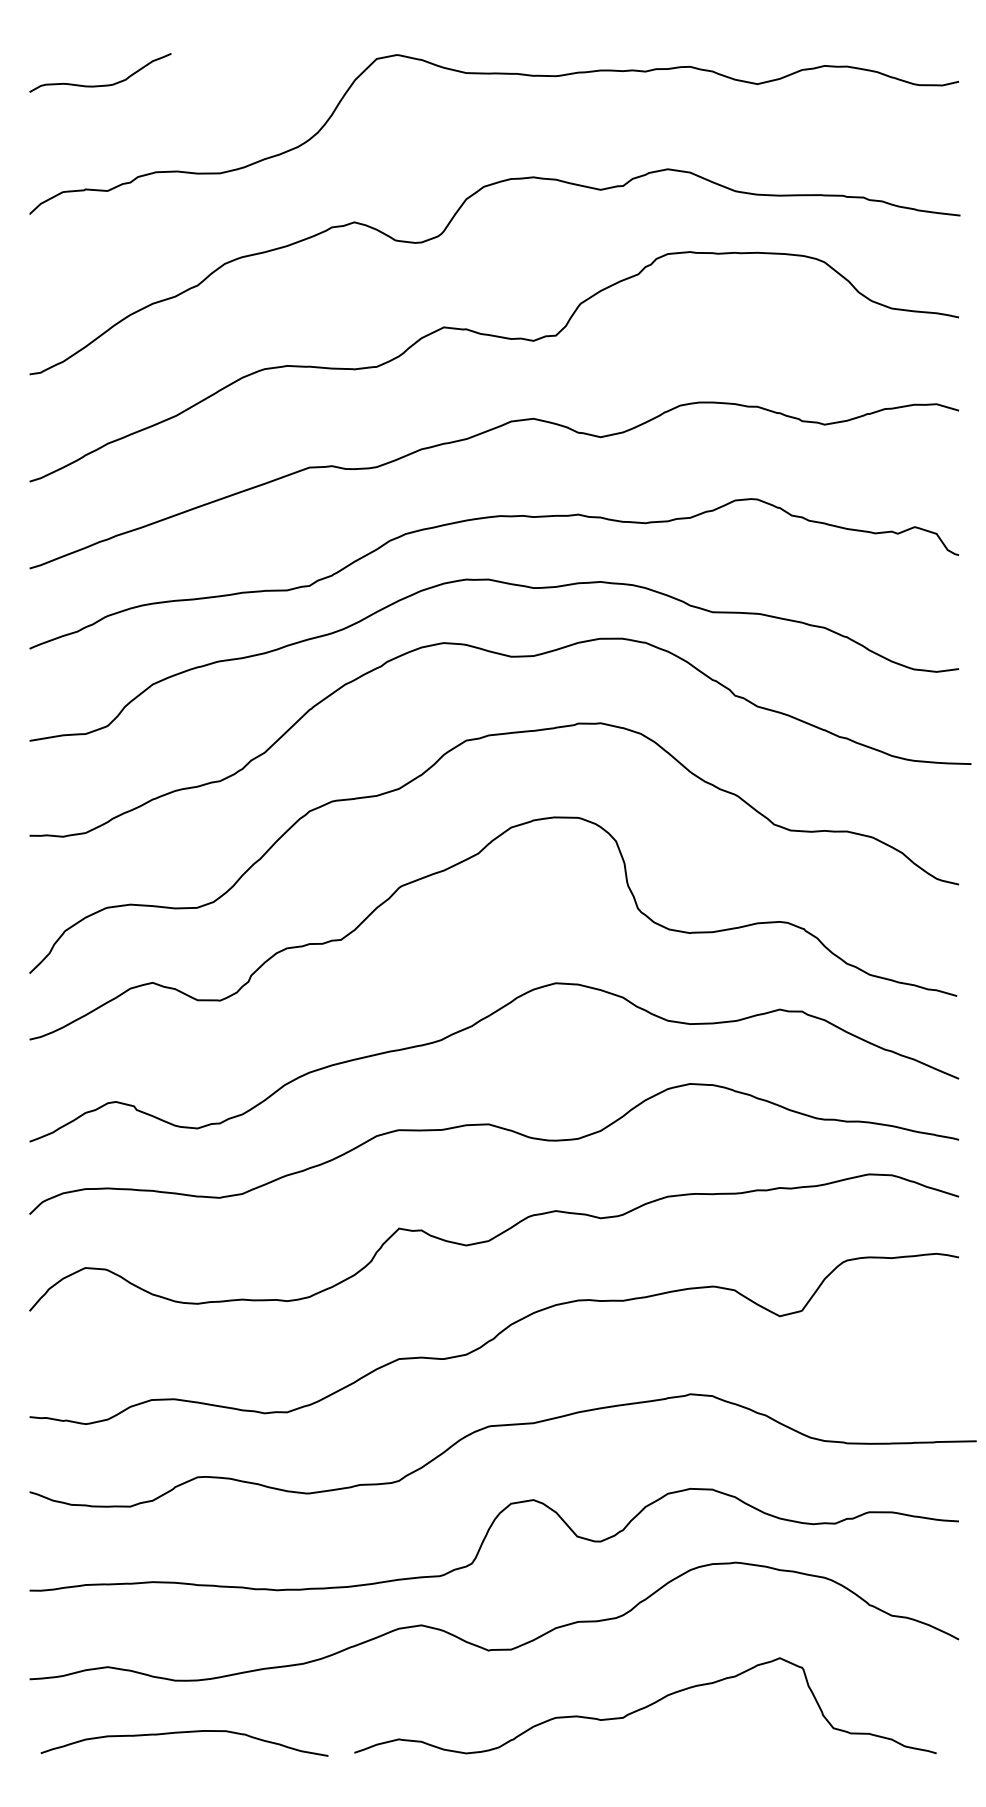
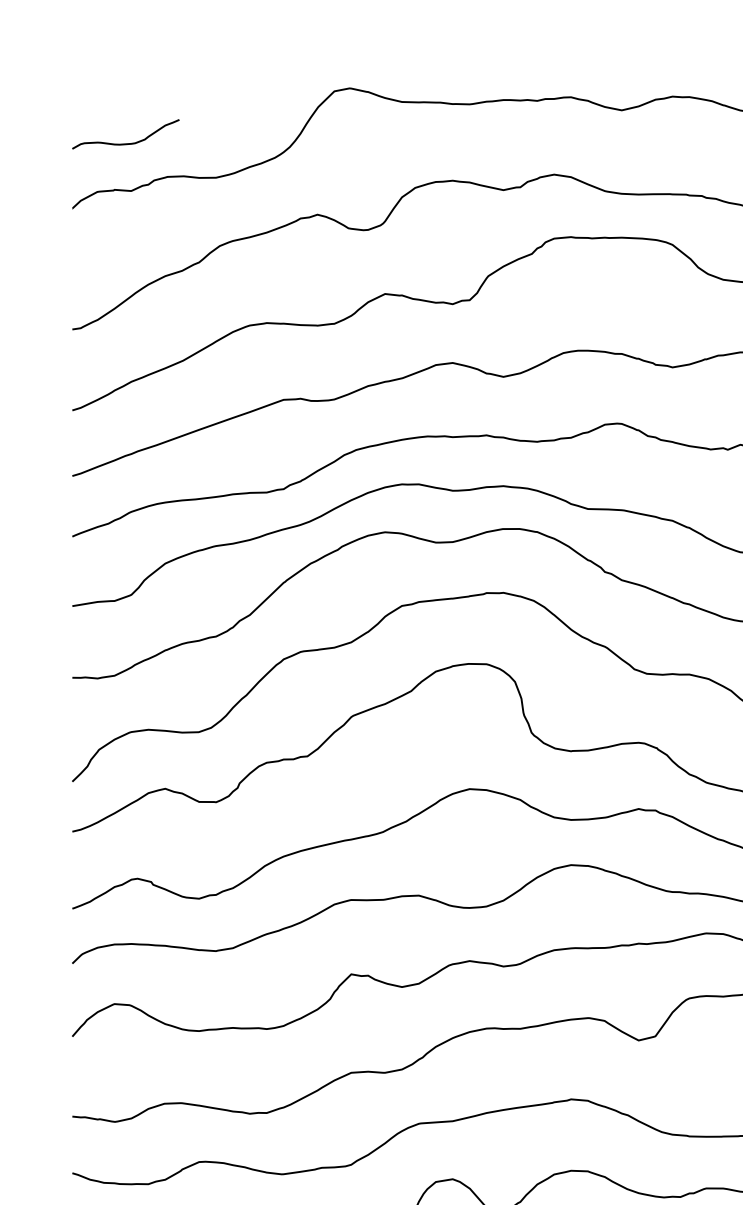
curve: (103, 84) -> (128, 143), moved

